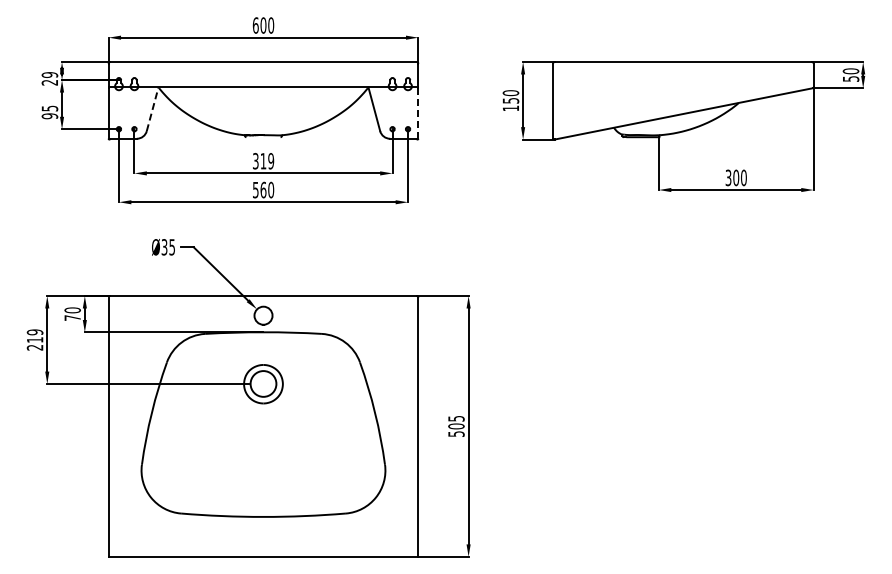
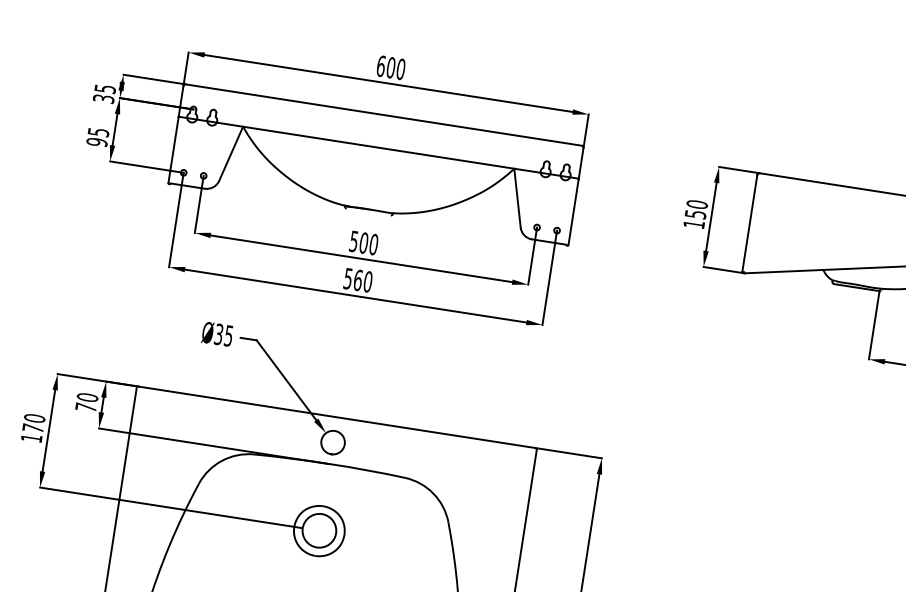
text: (49, 78) -> (104, 93), 29 -> 35
line: (152, 109) -> (230, 154), dashed -> solid
line: (418, 112) -> (573, 211), dashed -> solid
text: (263, 160) -> (364, 242), 319 -> 500
text: (34, 339) -> (32, 427), 219 -> 170

